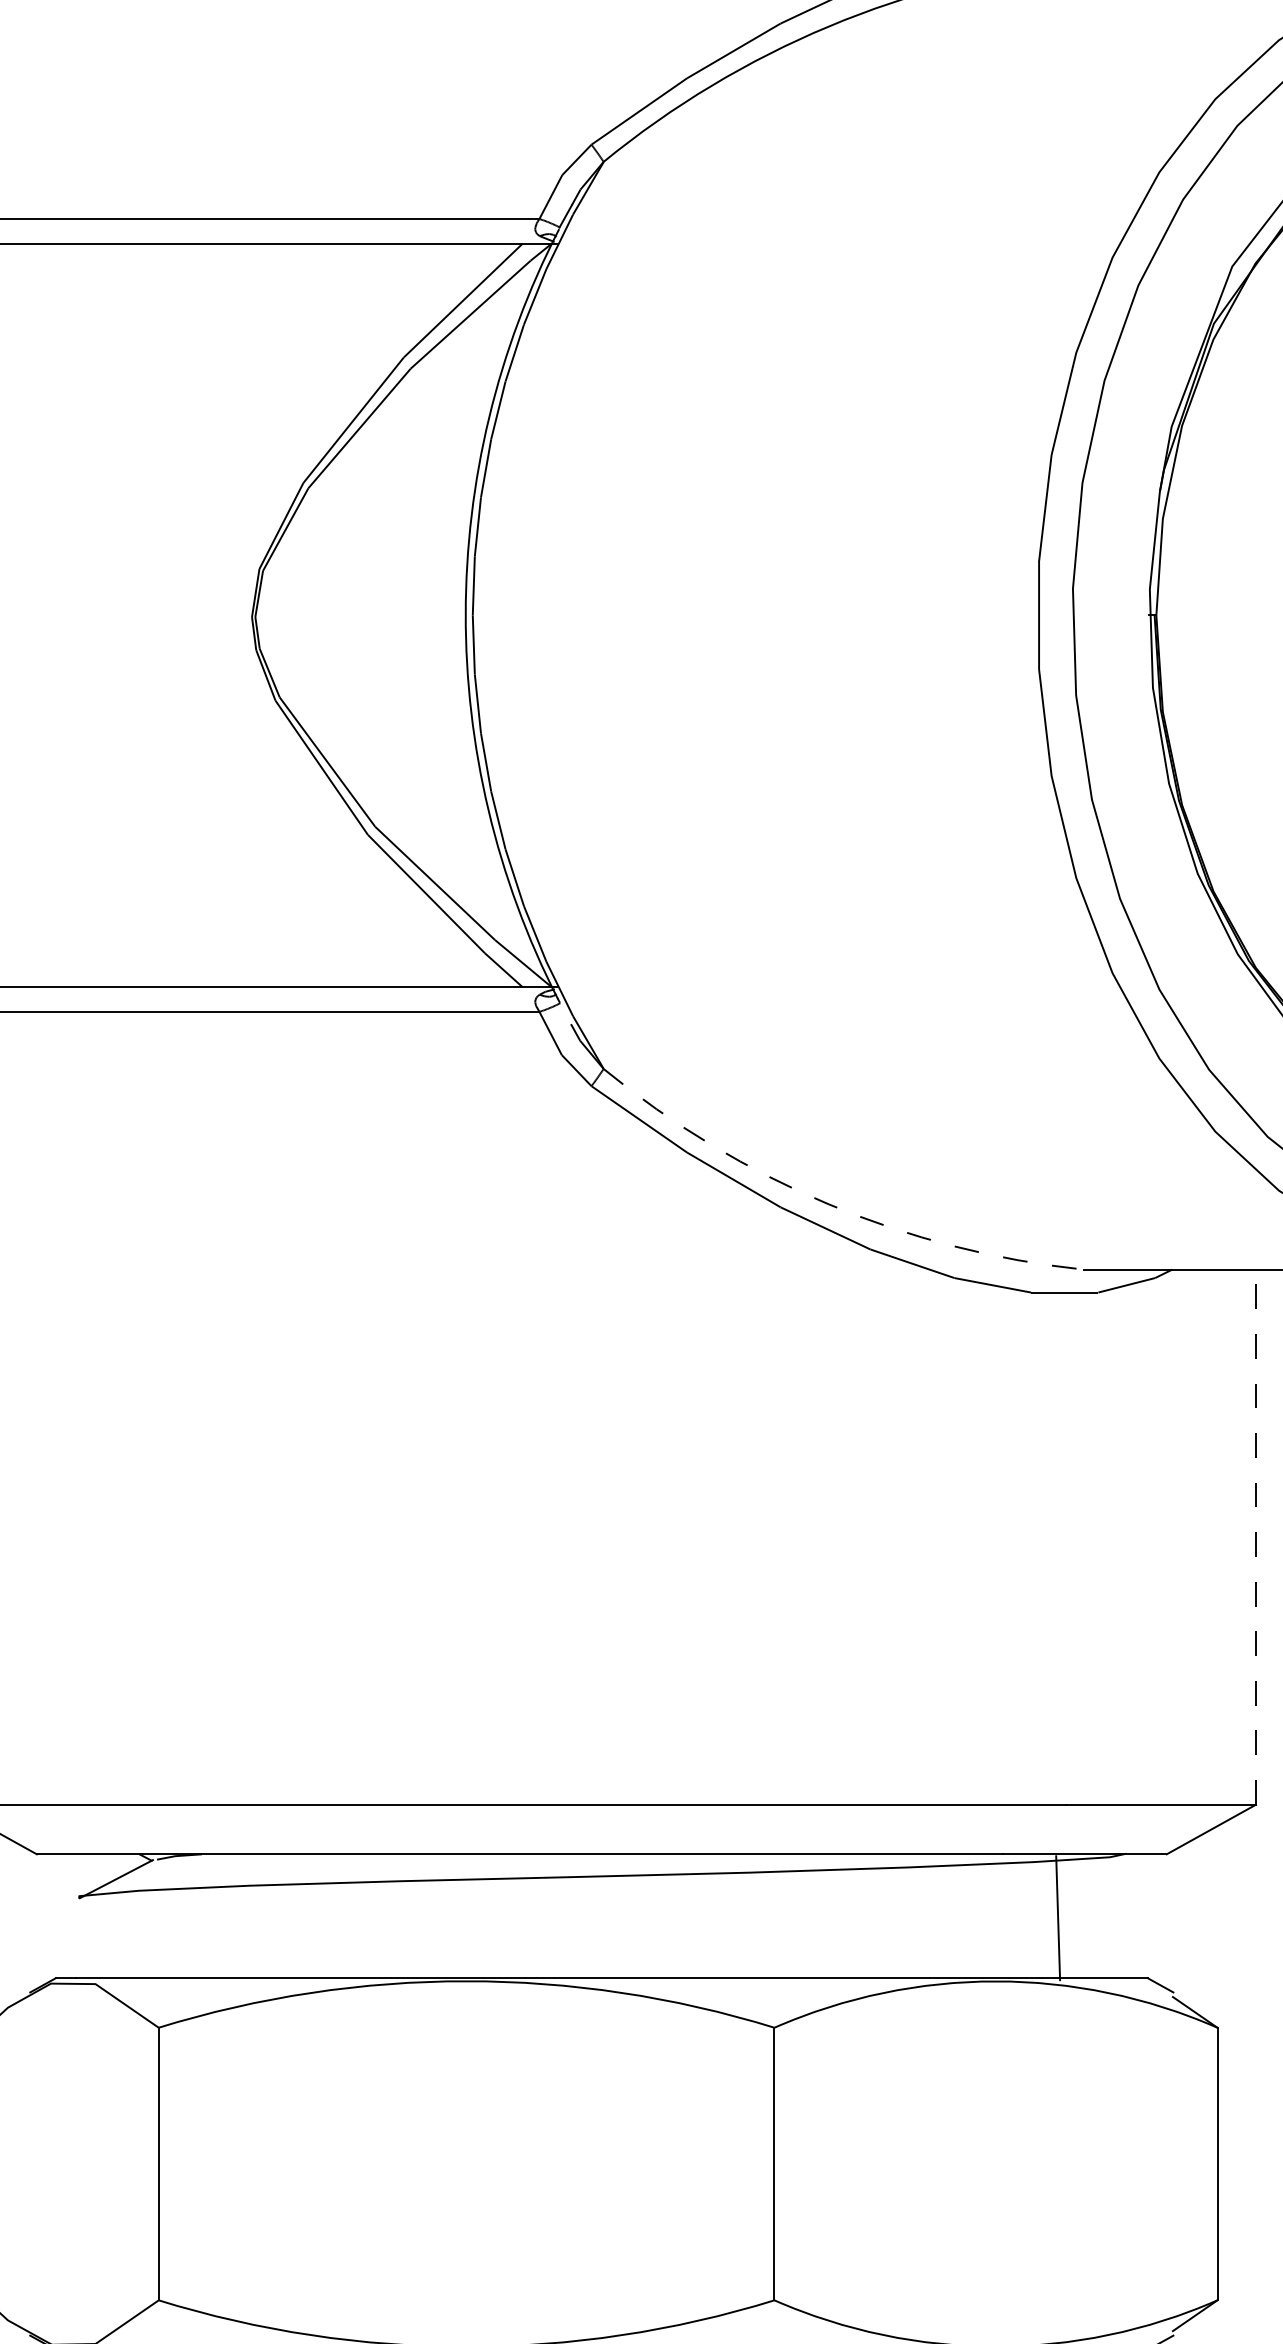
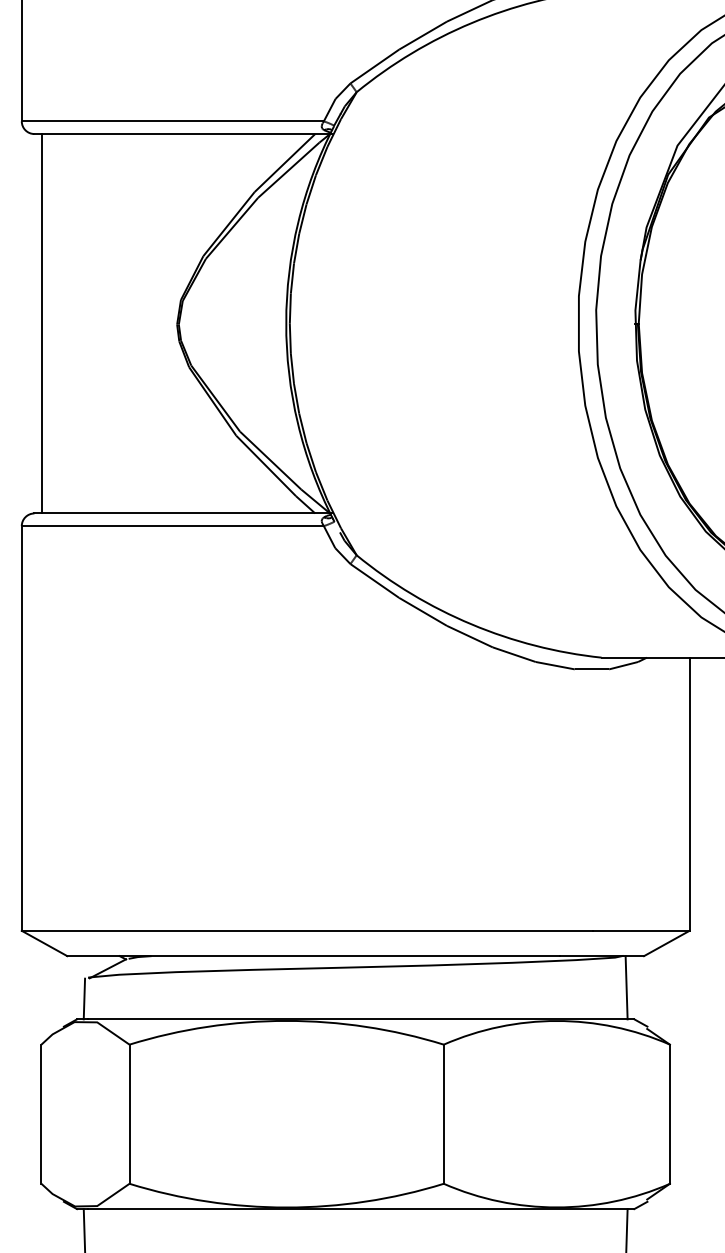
arc: (828, 1204) -> (471, 624), dashed -> solid
line: (1255, 1537) -> (689, 794), dashed -> solid
line: (1057, 1917) -> (626, 987), moved
line: (70, 1937) -> (84, 998), added

